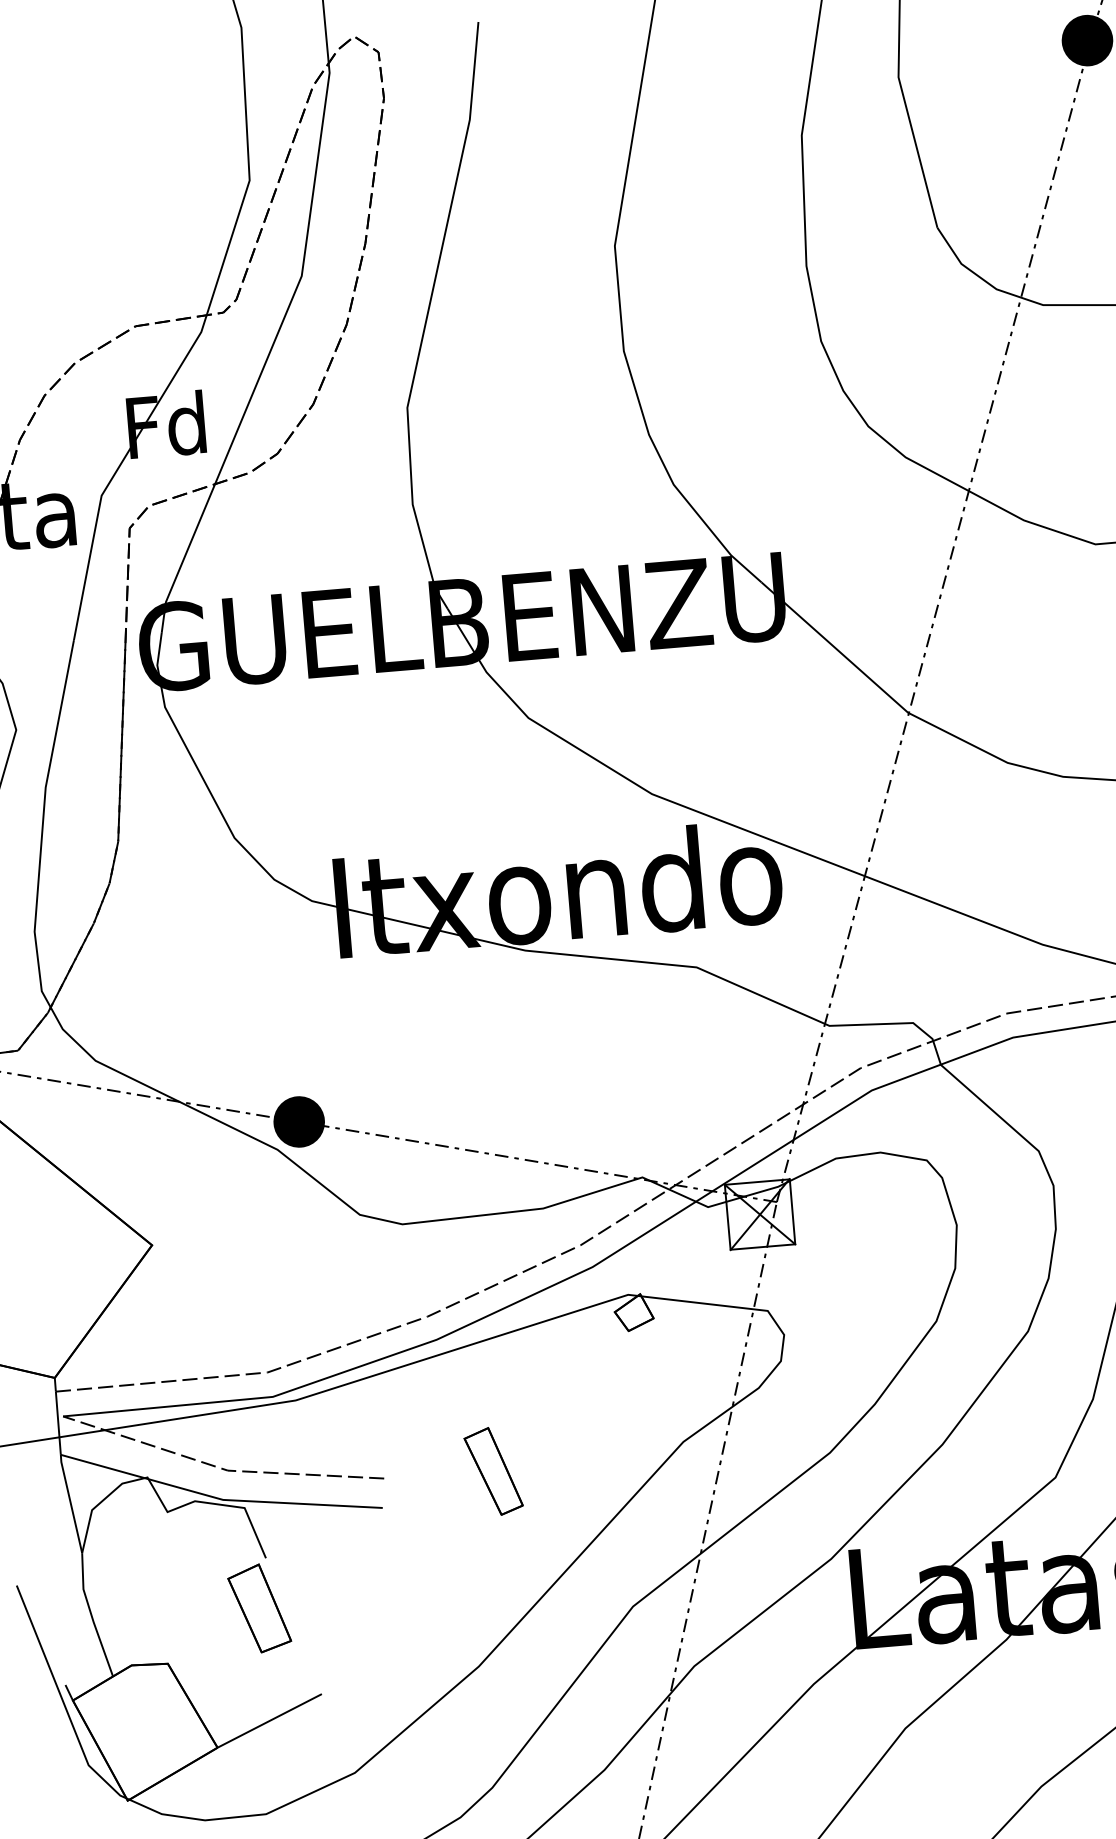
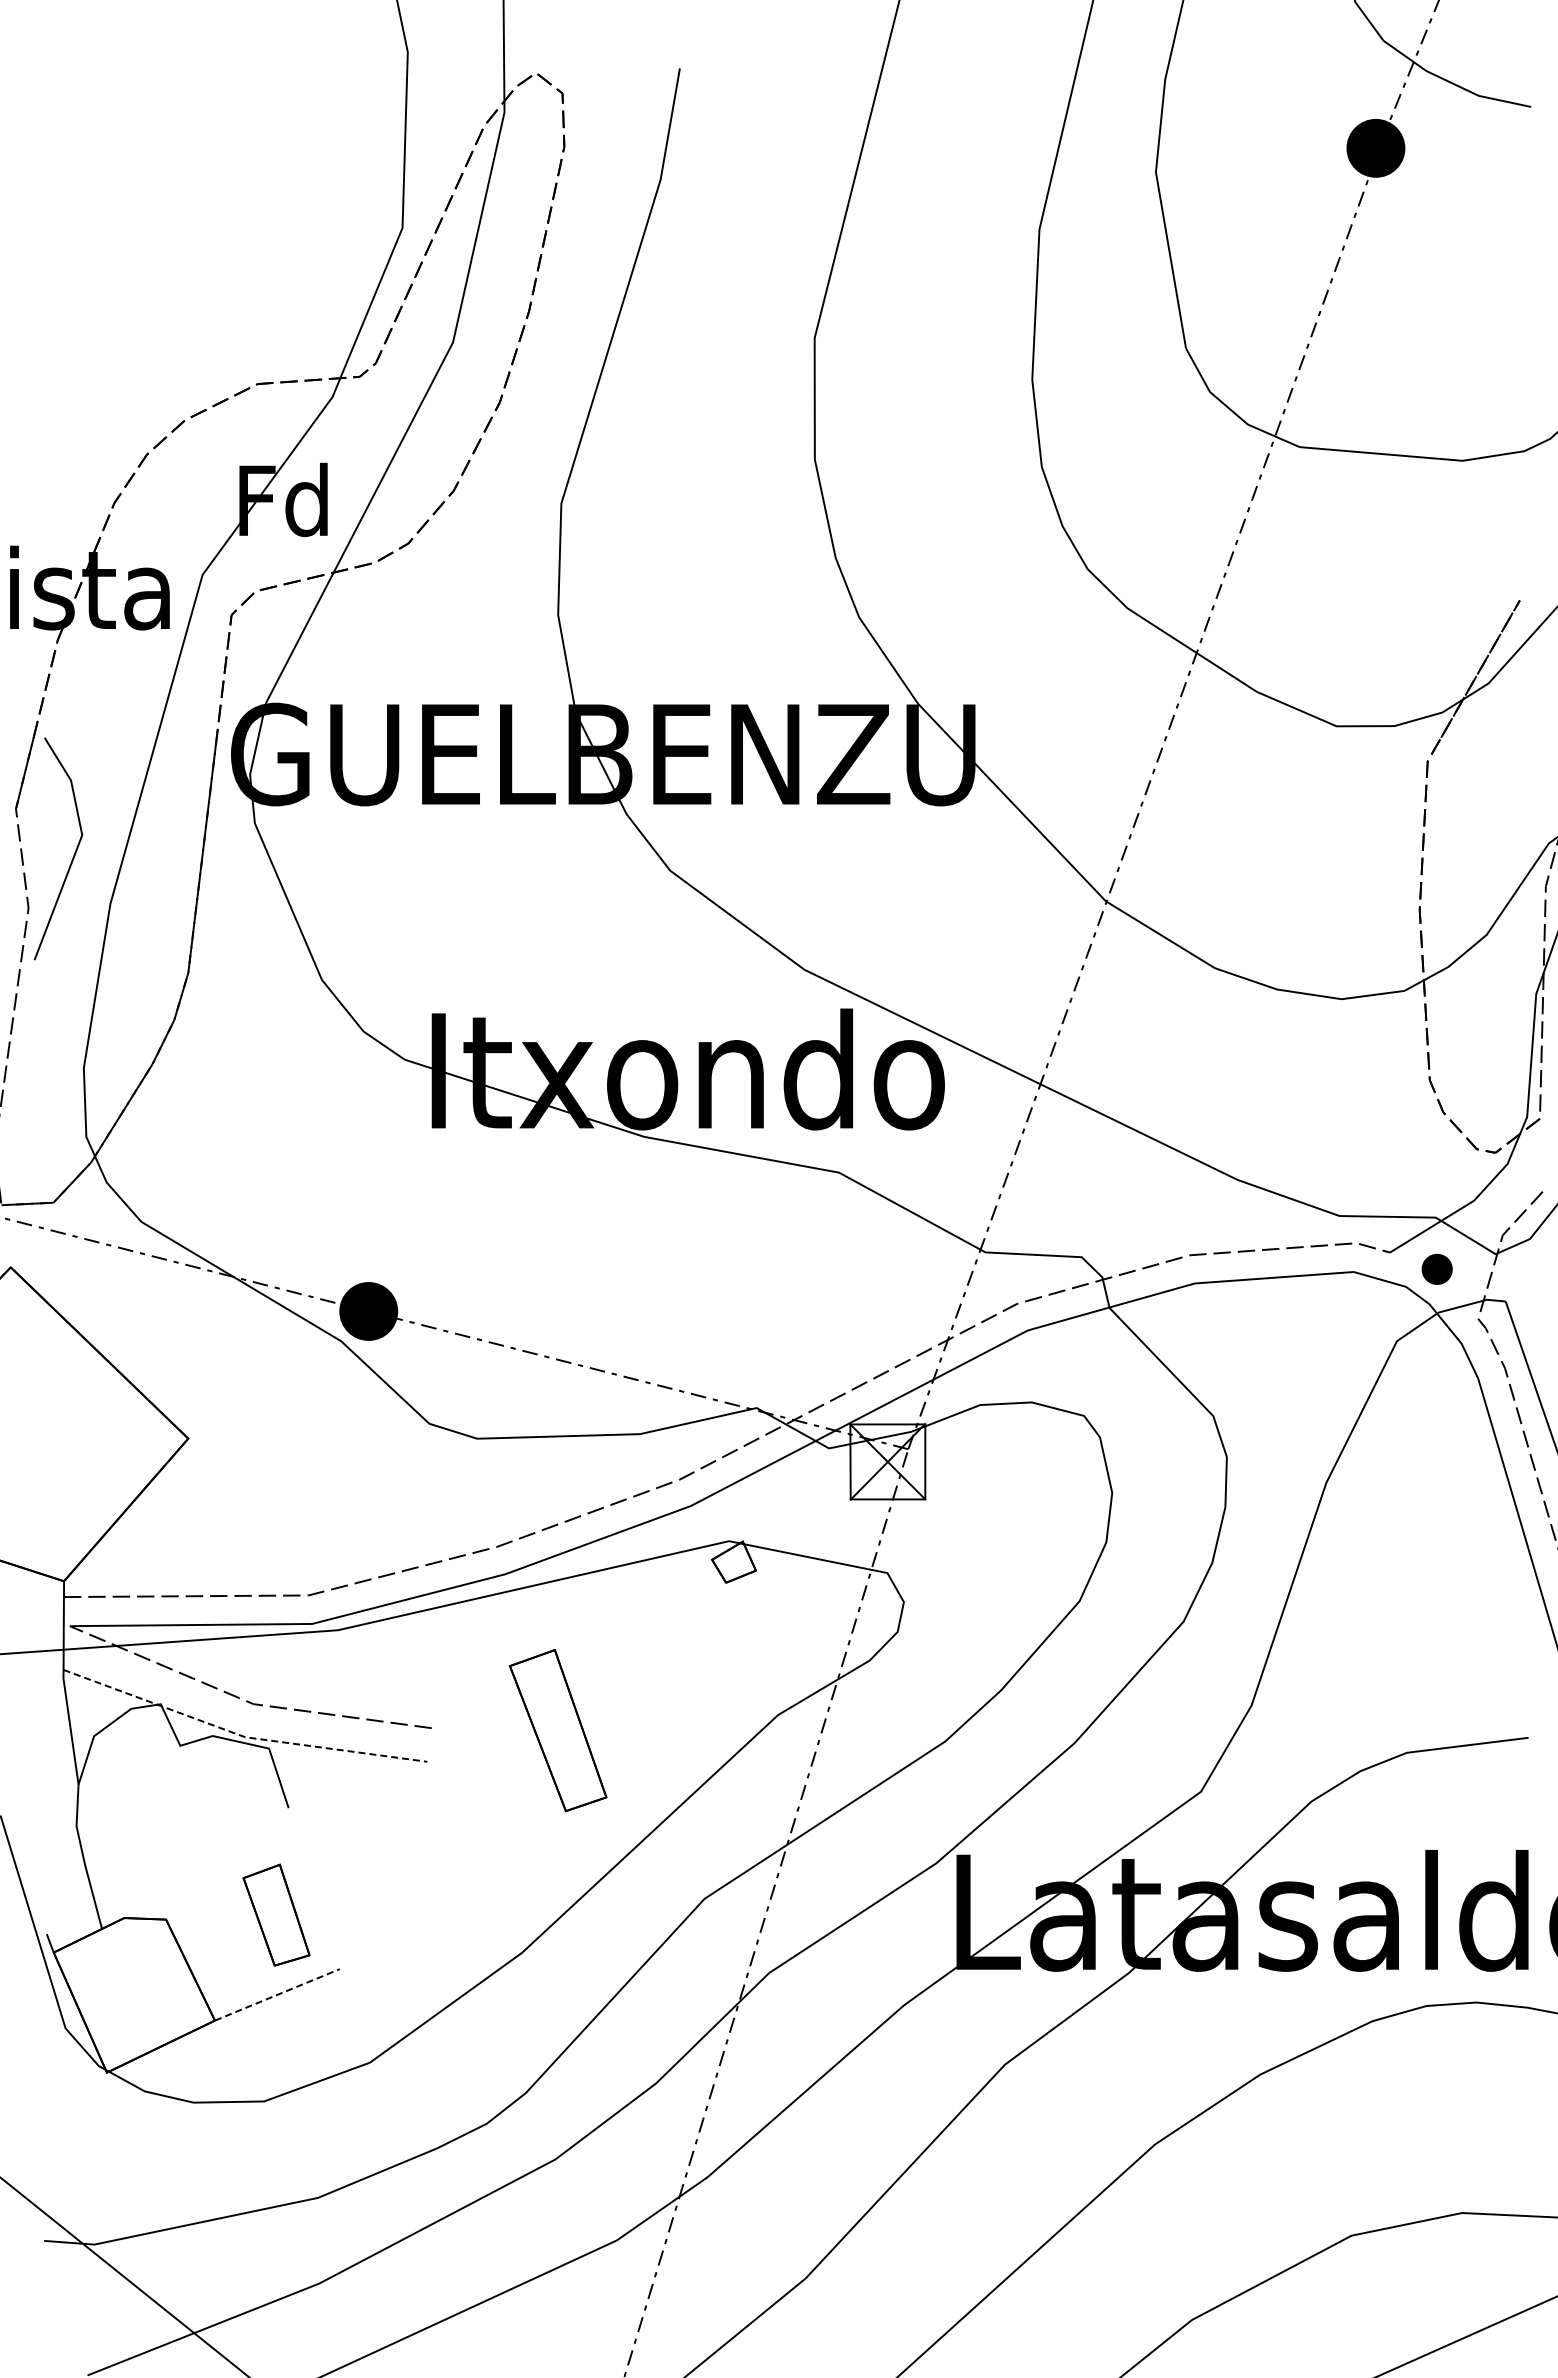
part: (493, 1471) -> (557, 1730), size x1.6
line: (219, 1498) -> (241, 1735), solid -> dashed
part: (259, 1607) -> (276, 1914), moved
line: (269, 1720) -> (277, 1994), solid -> dashed

